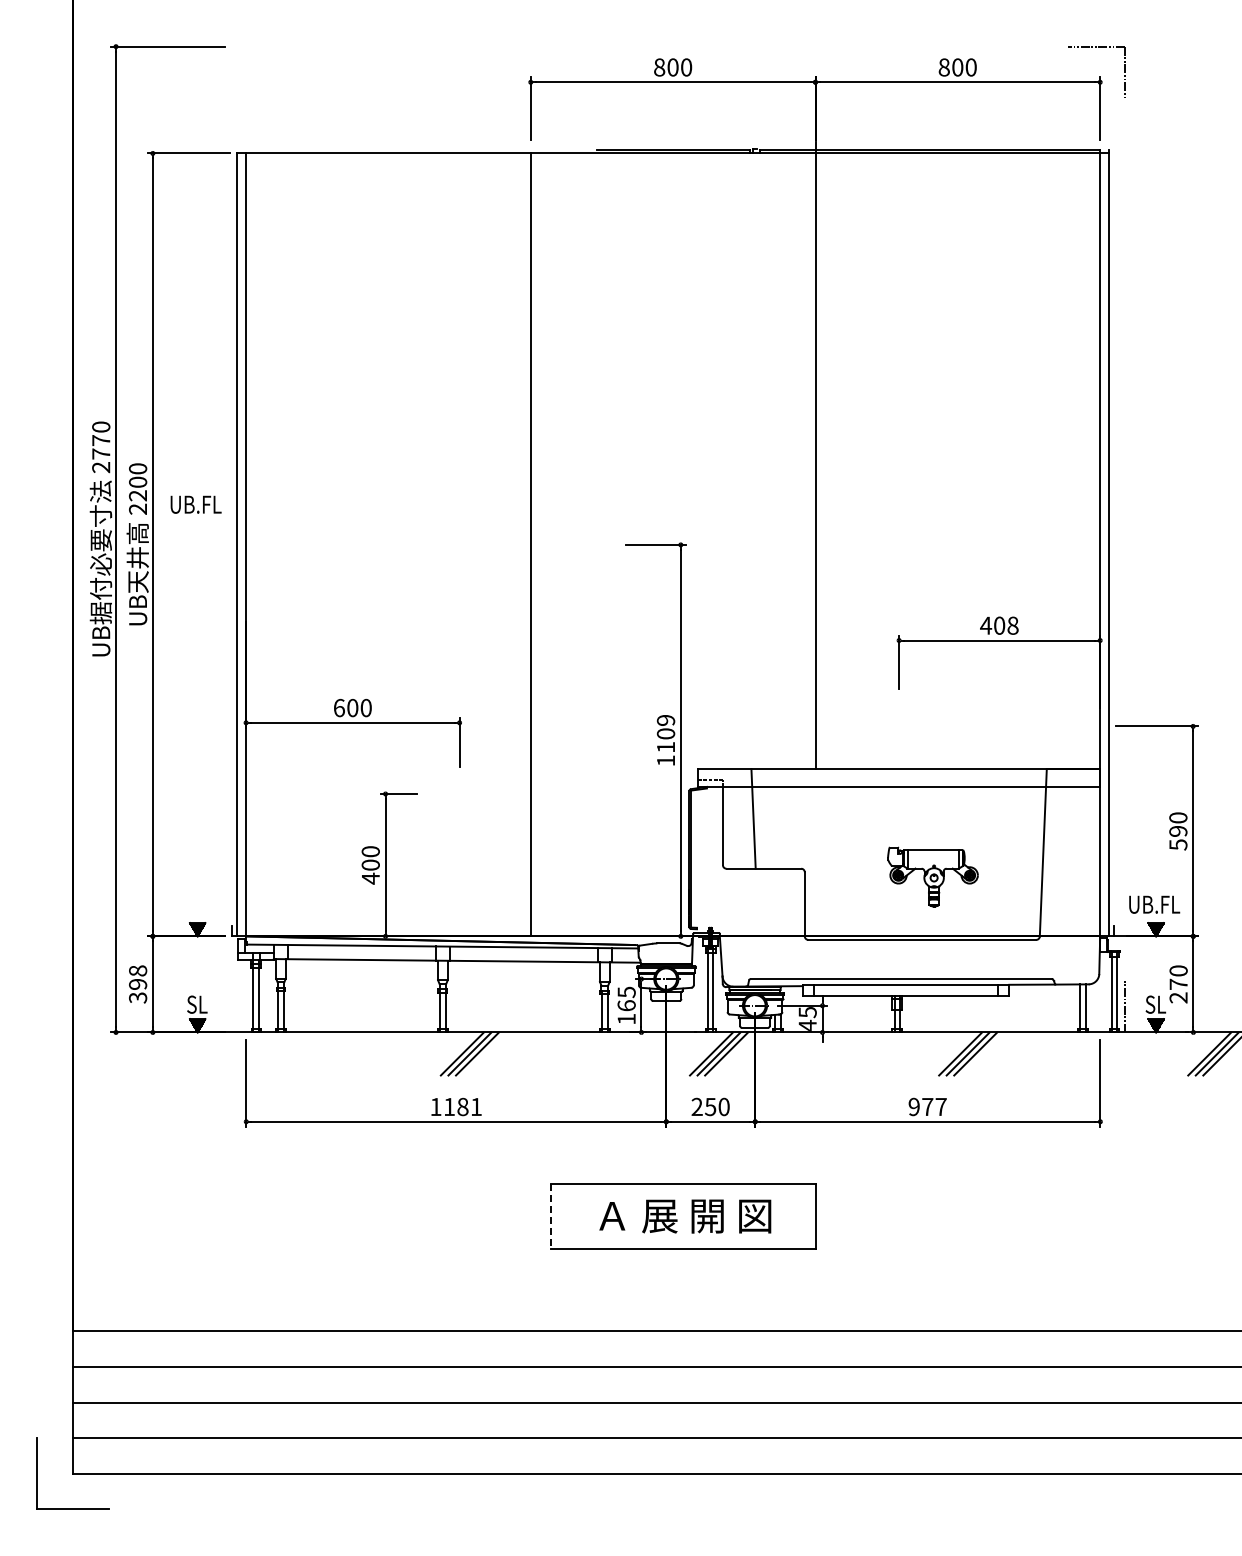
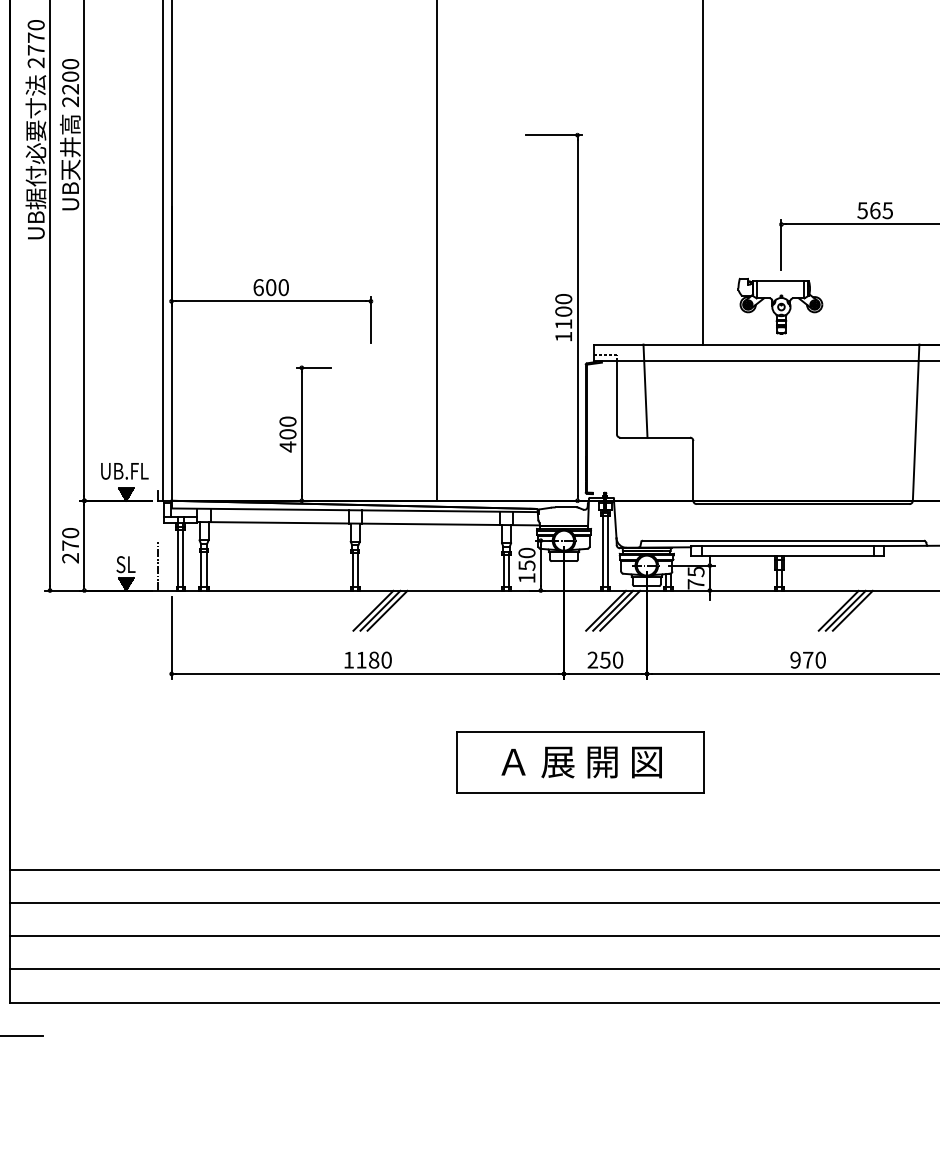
text: (195, 504) -> (124, 471), moved
text: (999, 625) -> (875, 210), 408 -> 565
text: (666, 719) -> (564, 298), 1109 -> 1100
part: (932, 876) -> (779, 305), moved
text: (138, 984) -> (71, 545), 398 -> 270
text: (626, 998) -> (526, 558), 165 -> 150
line: (231, 1005) -> (157, 565), added
text: (807, 1024) -> (695, 583), 45 -> 75
text: (476, 1106) -> (386, 659), 1181 -> 1180
text: (940, 1106) -> (820, 659), 977 -> 970
line: (551, 1216) -> (456, 762), dashed -> solid

